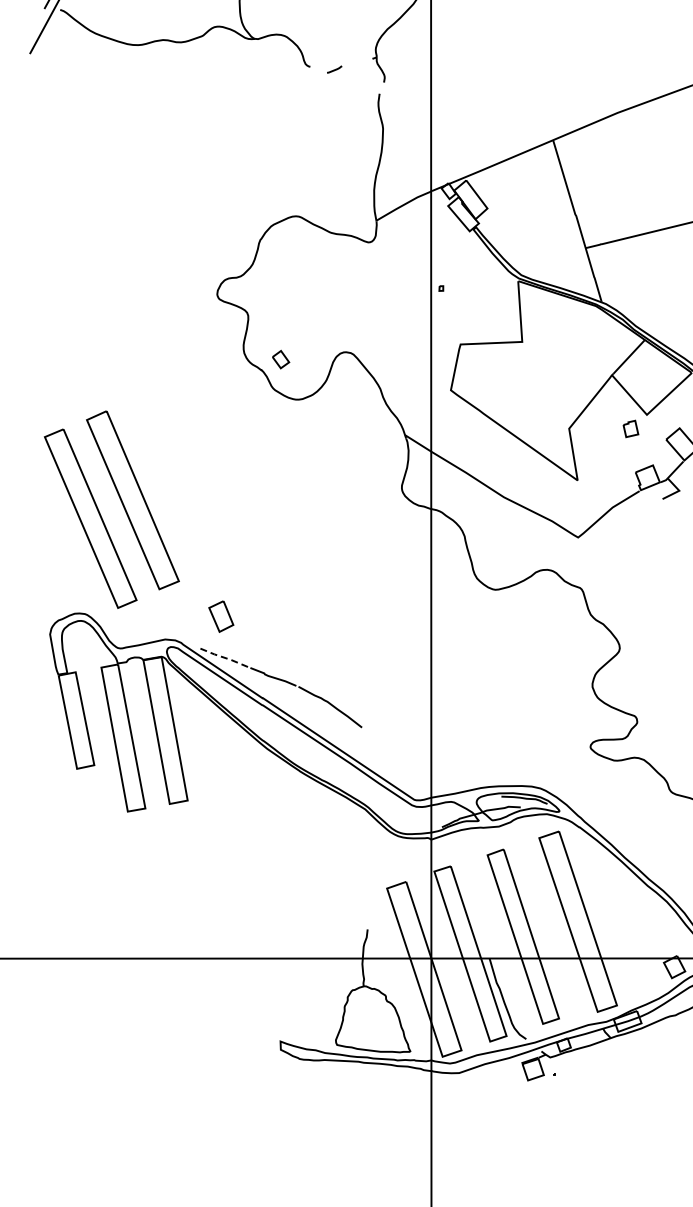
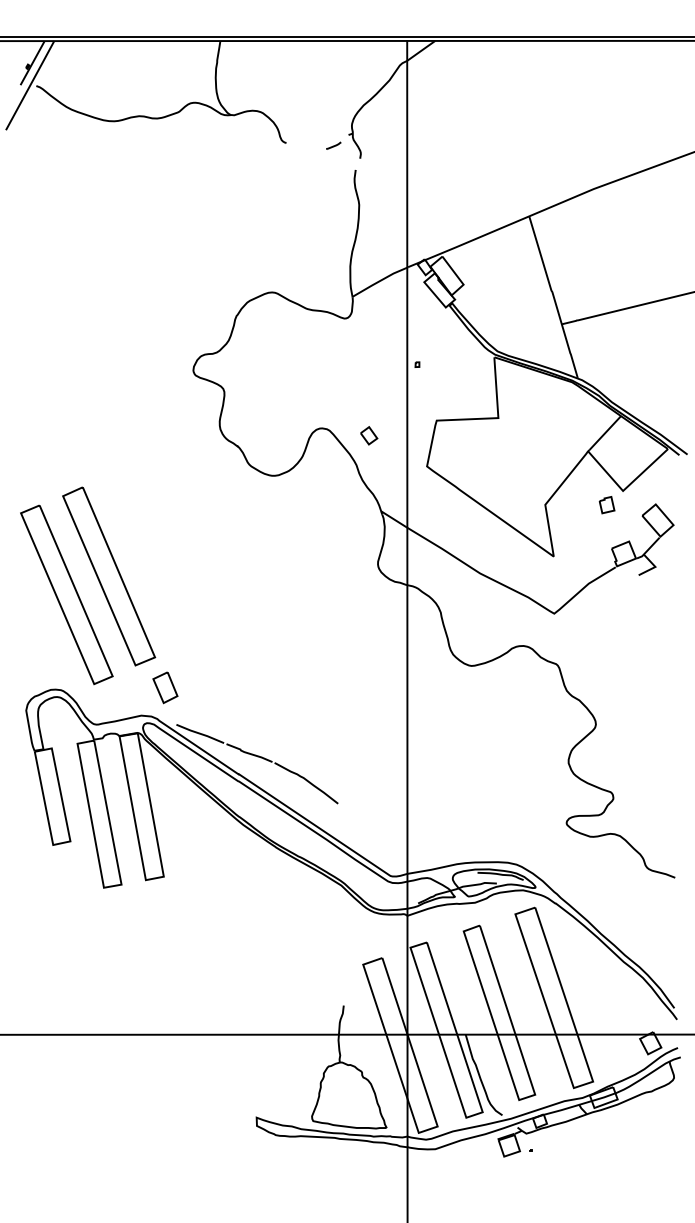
line: (334, 69) -> (333, 145), moved
part: (281, 359) -> (369, 435), moved
part: (221, 616) -> (165, 687), moved
line: (223, 657) -> (199, 733), dashed -> solid

